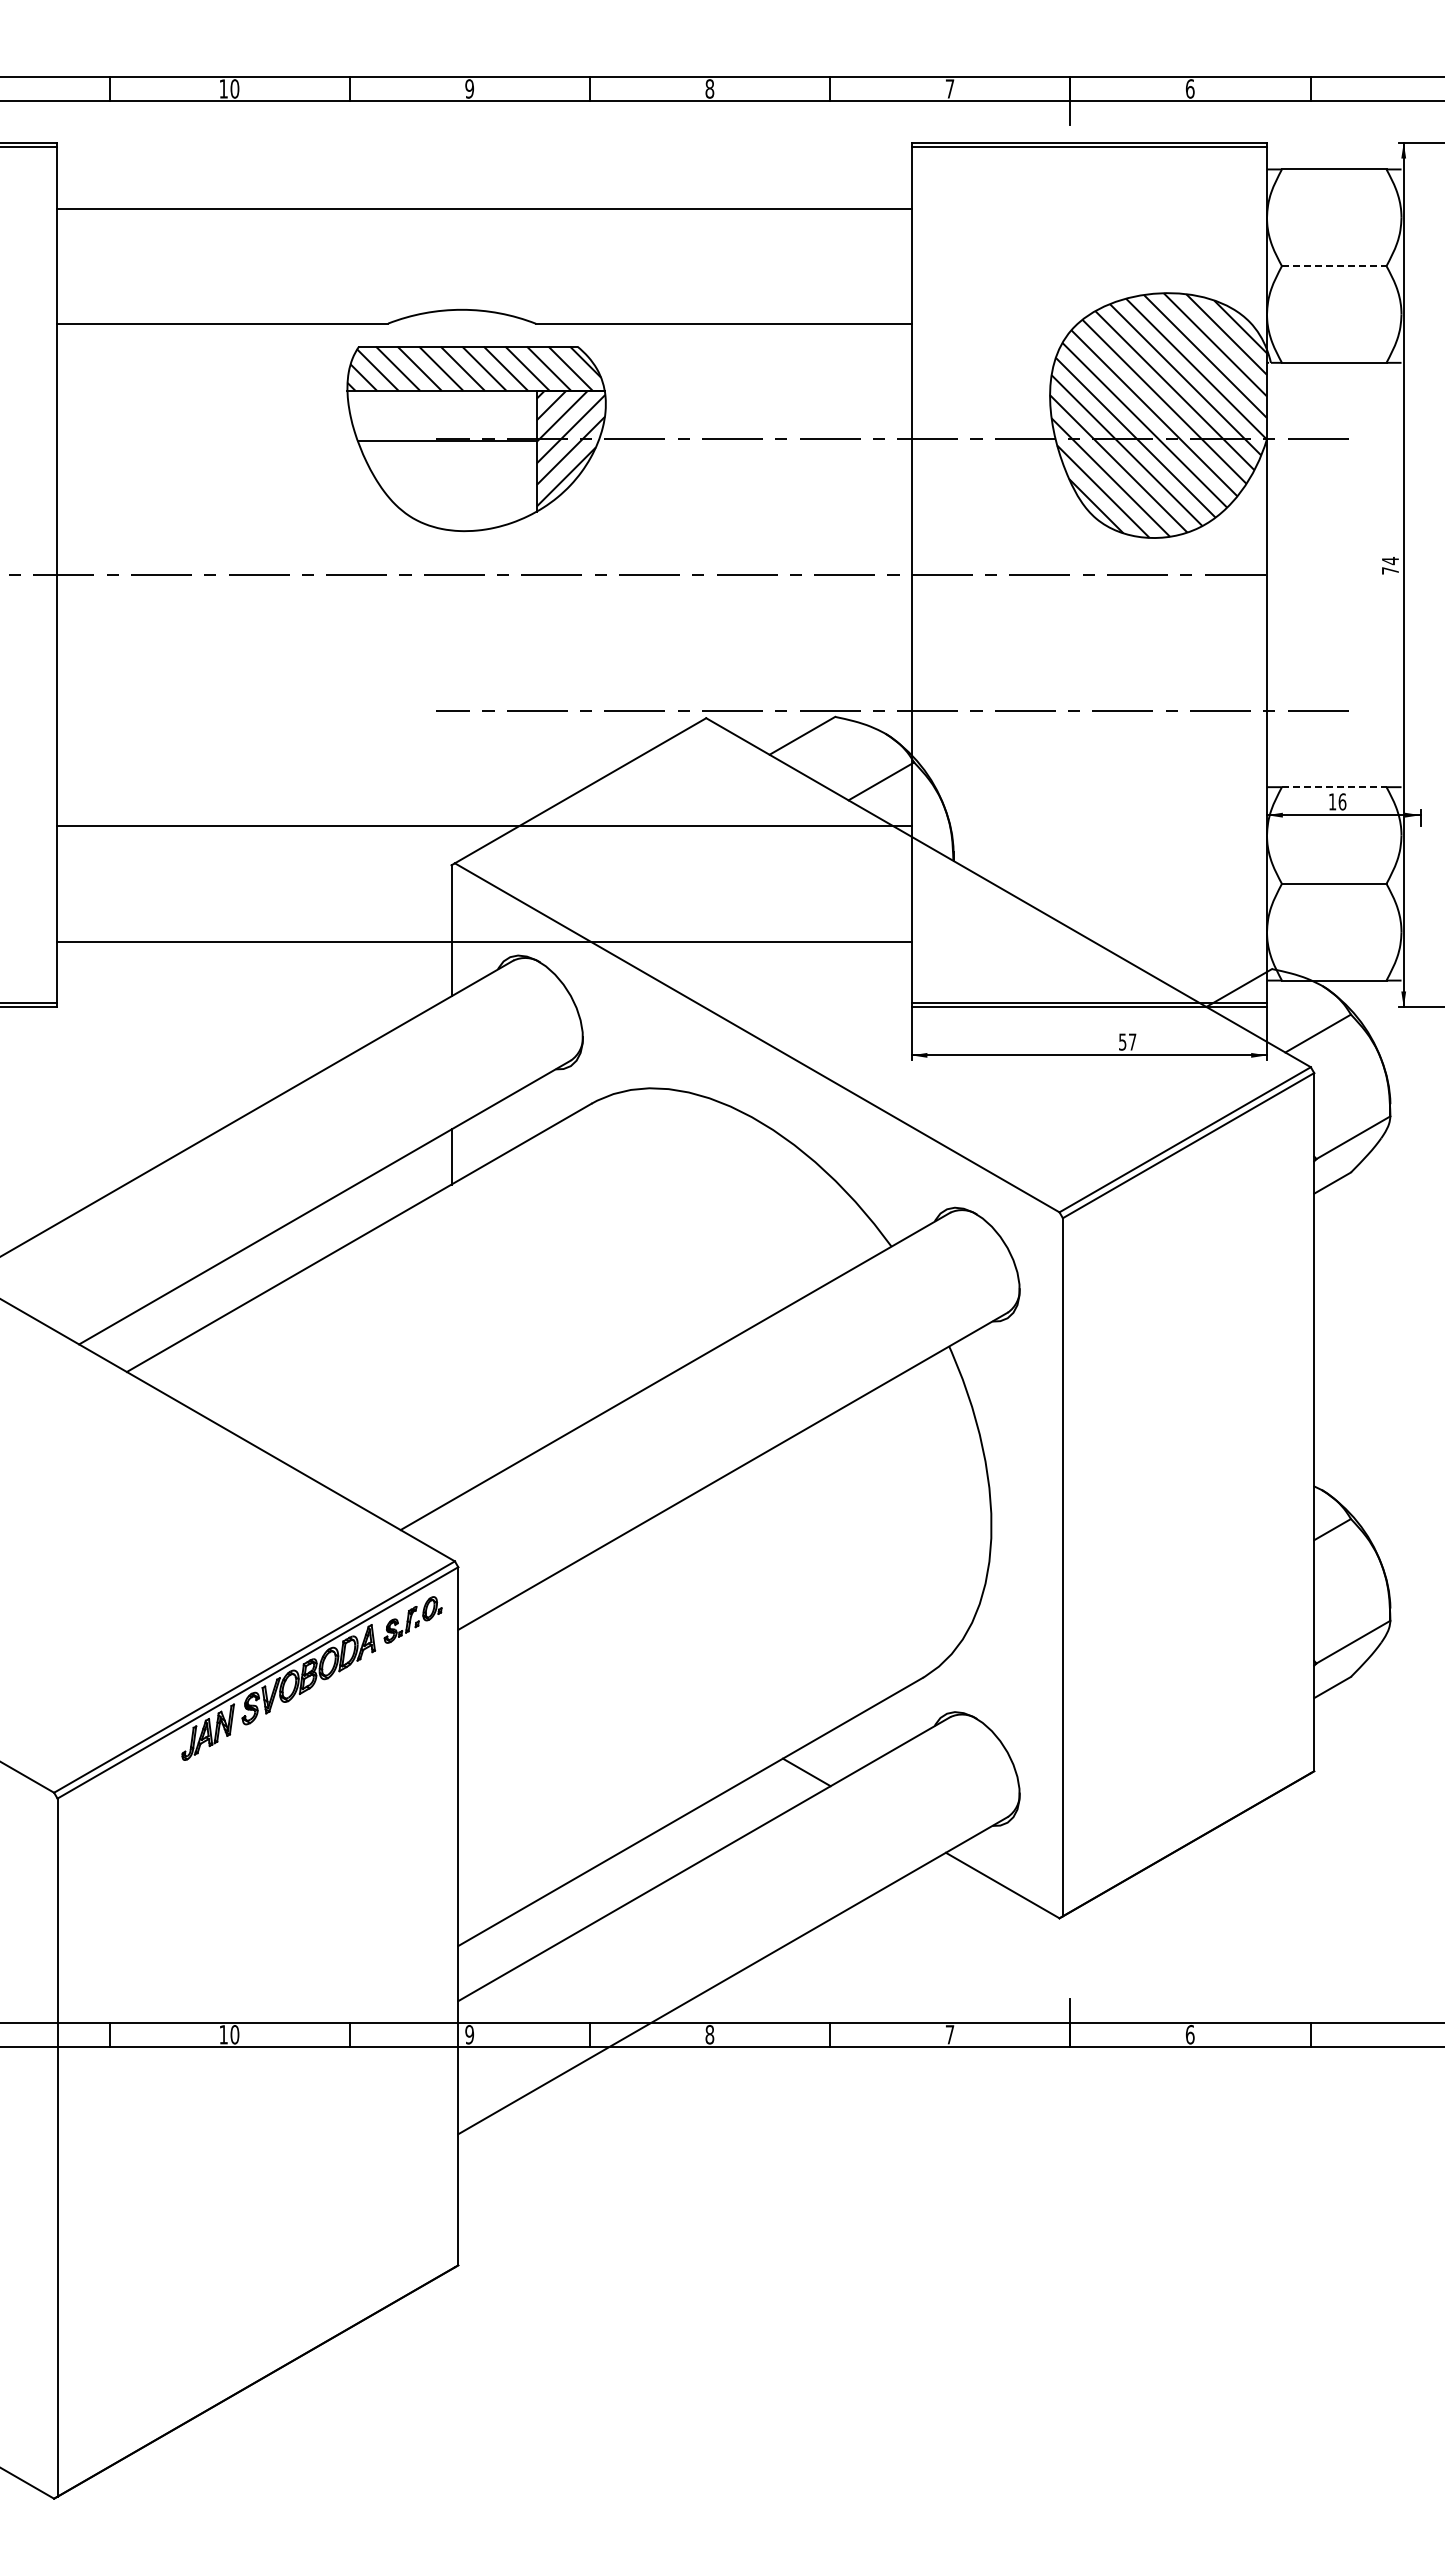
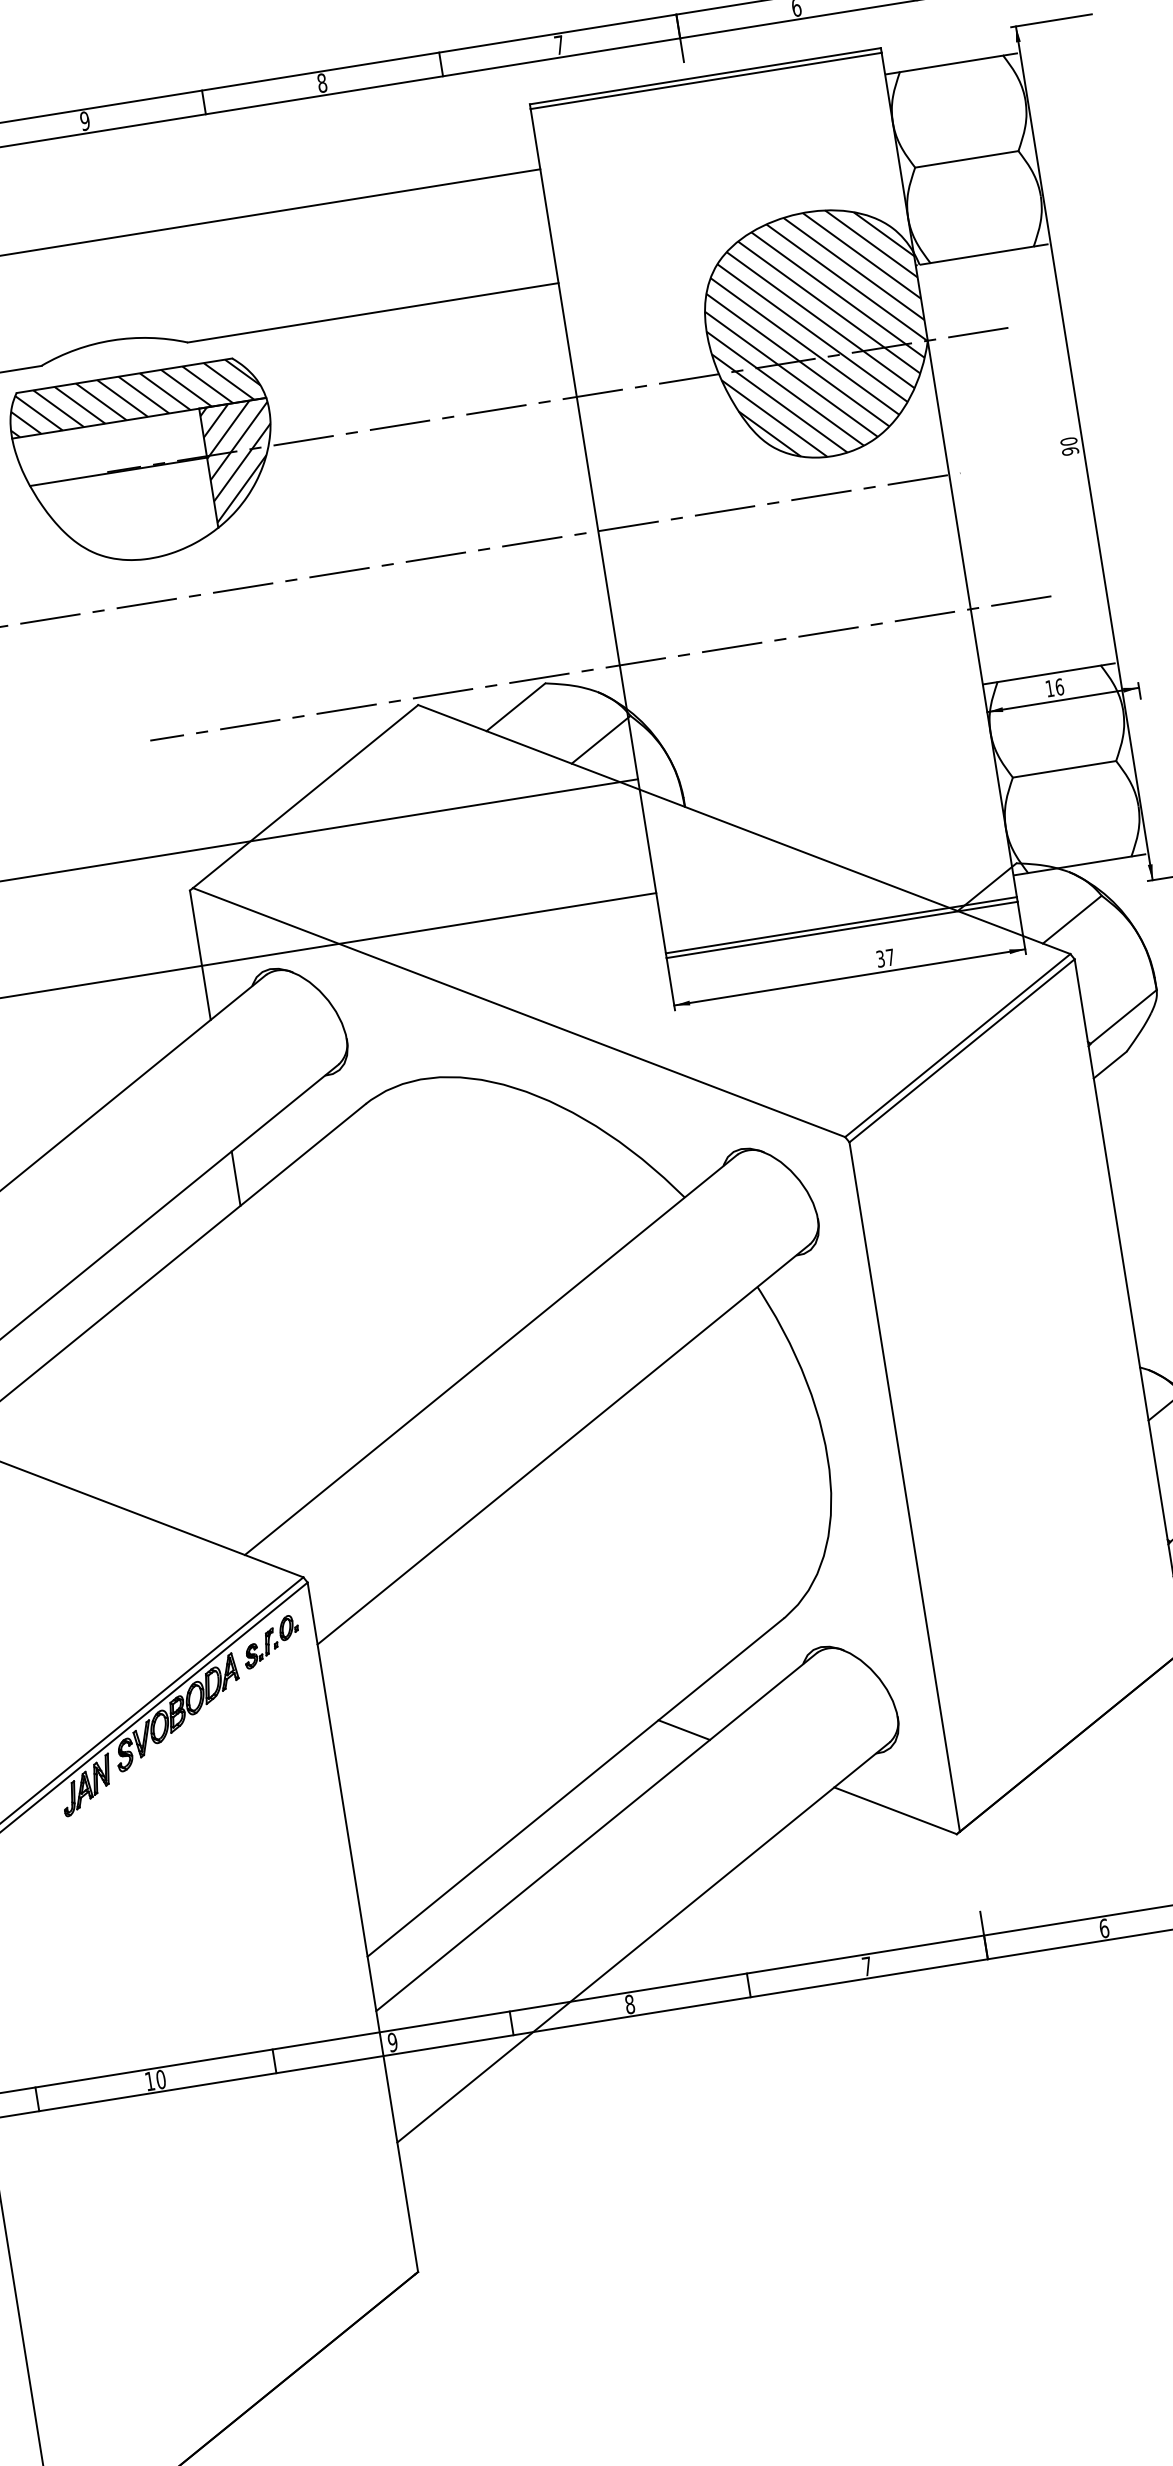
line: (1334, 266) -> (967, 159), dashed -> solid
text: (1390, 565) -> (1069, 446), 74 -> 90
line: (1334, 787) -> (1049, 674), dashed -> solid
text: (1122, 1041) -> (880, 958), 57 -> 37

